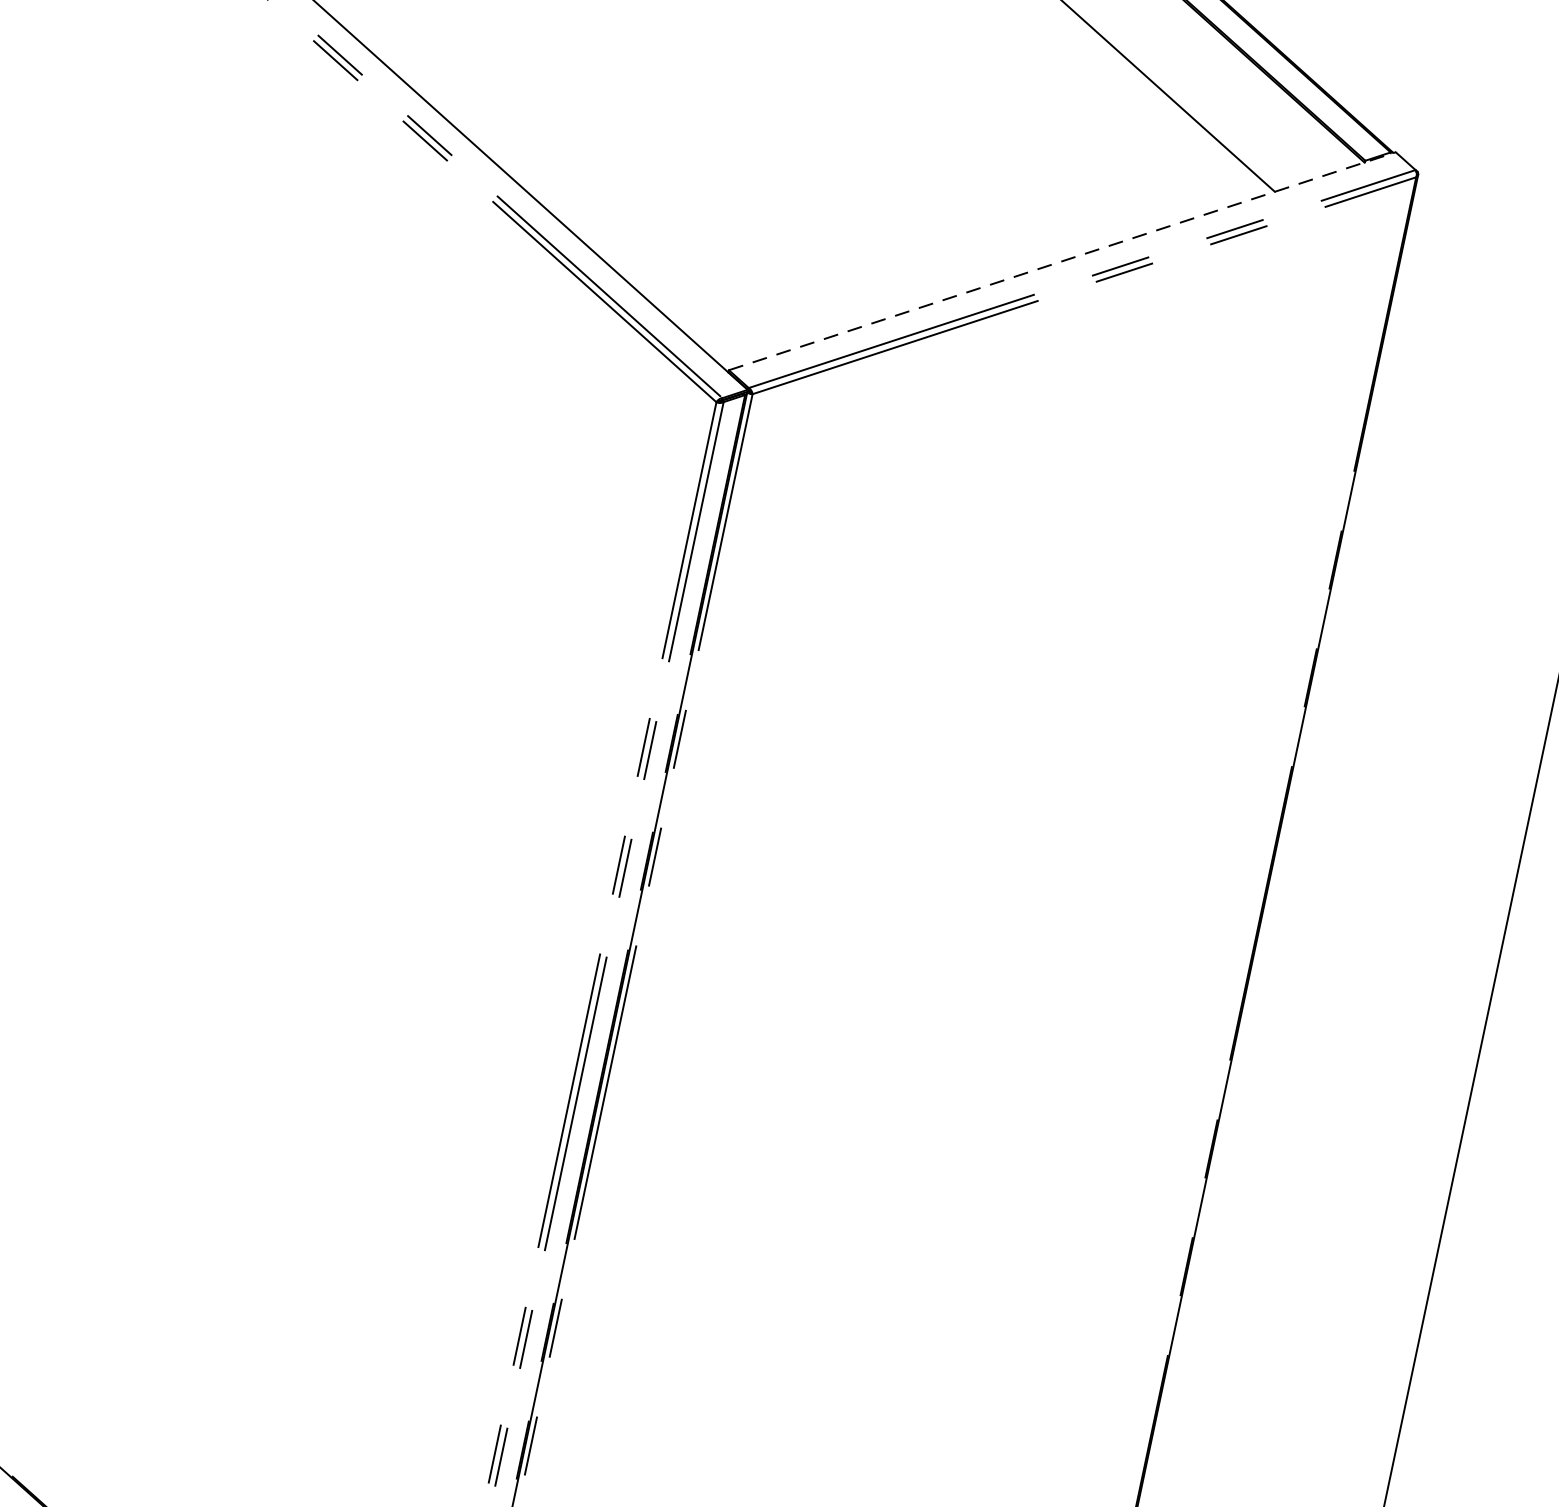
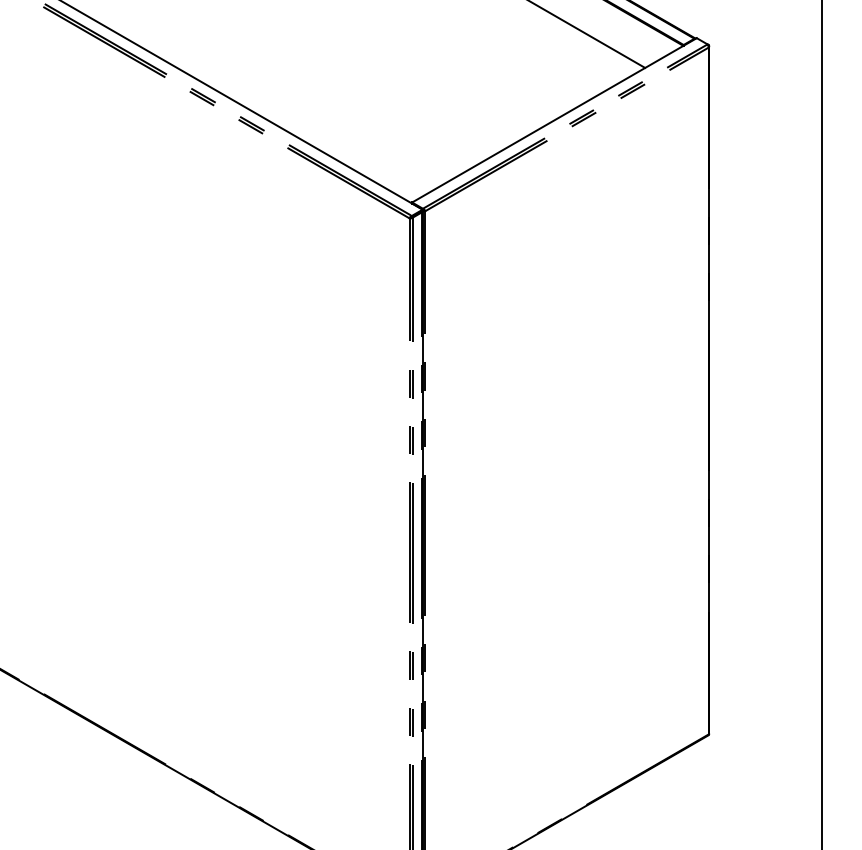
line: (1062, 261) -> (554, 120), dashed -> solid

